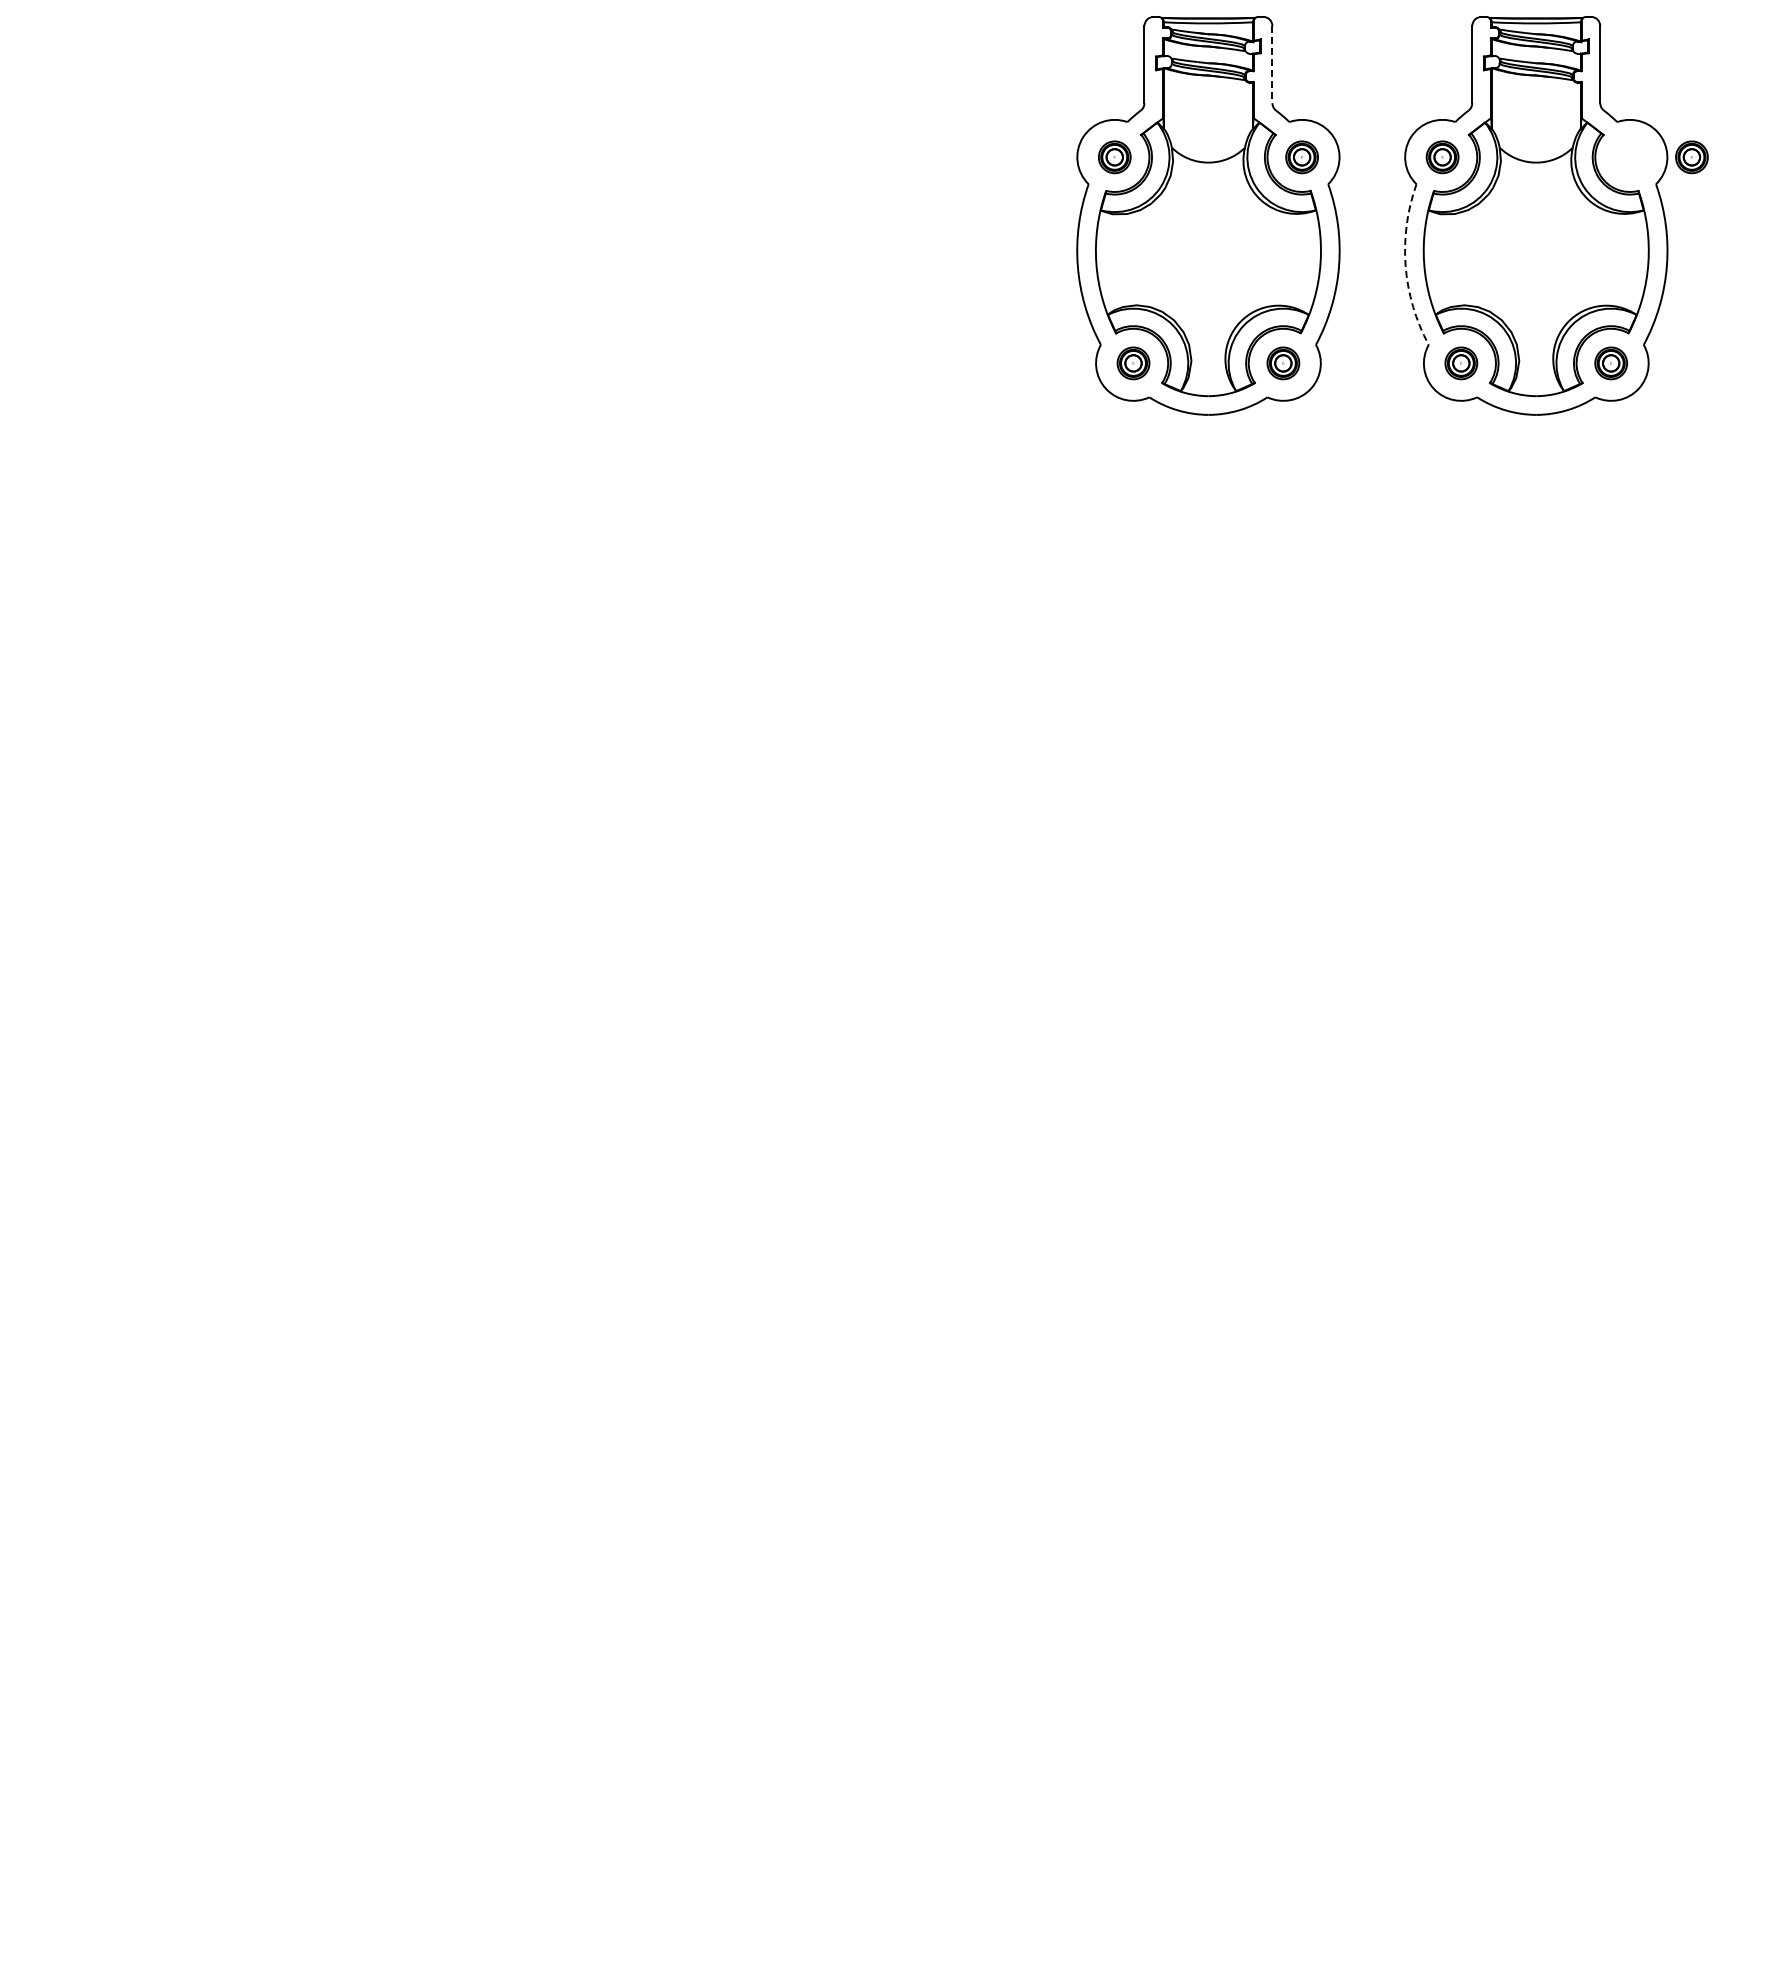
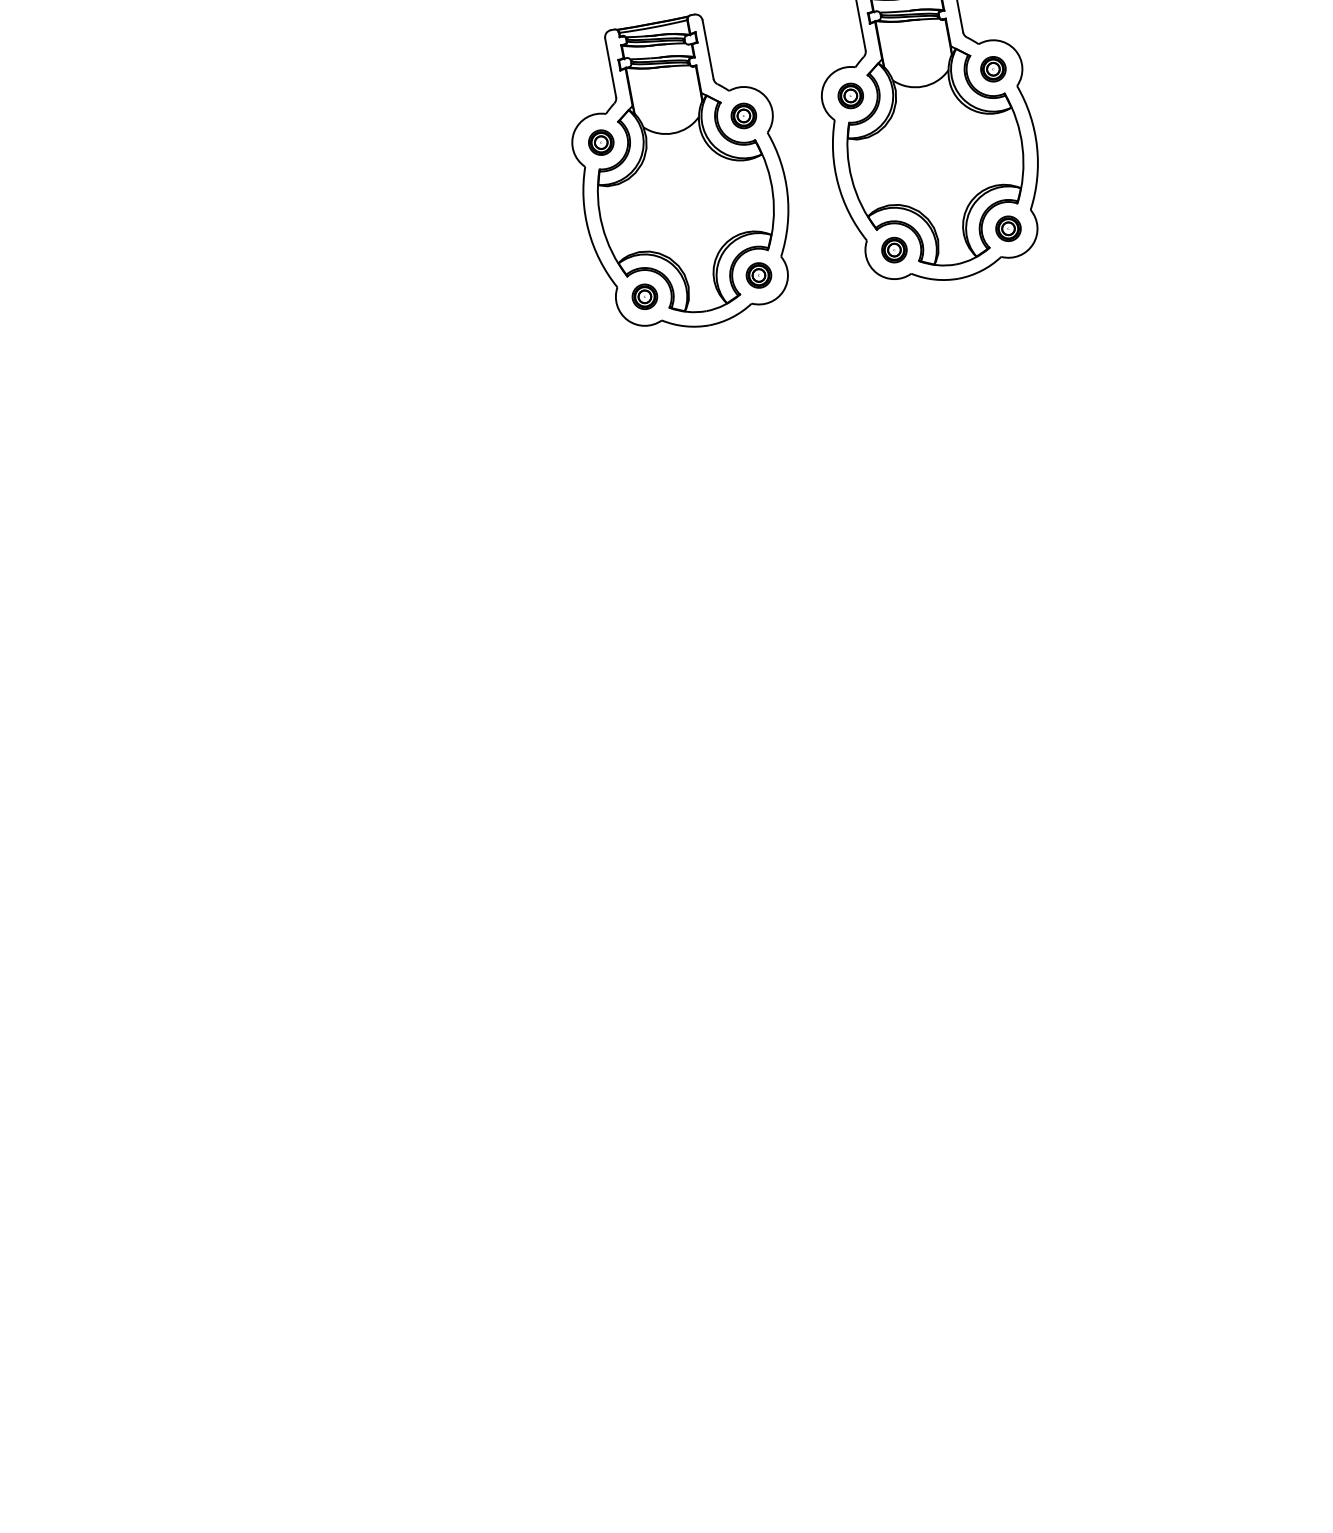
line: (1272, 65) -> (708, 50), dashed -> solid
part: (1691, 157) -> (993, 69), moved
arc: (1405, 265) -> (837, 183), dashed -> solid

